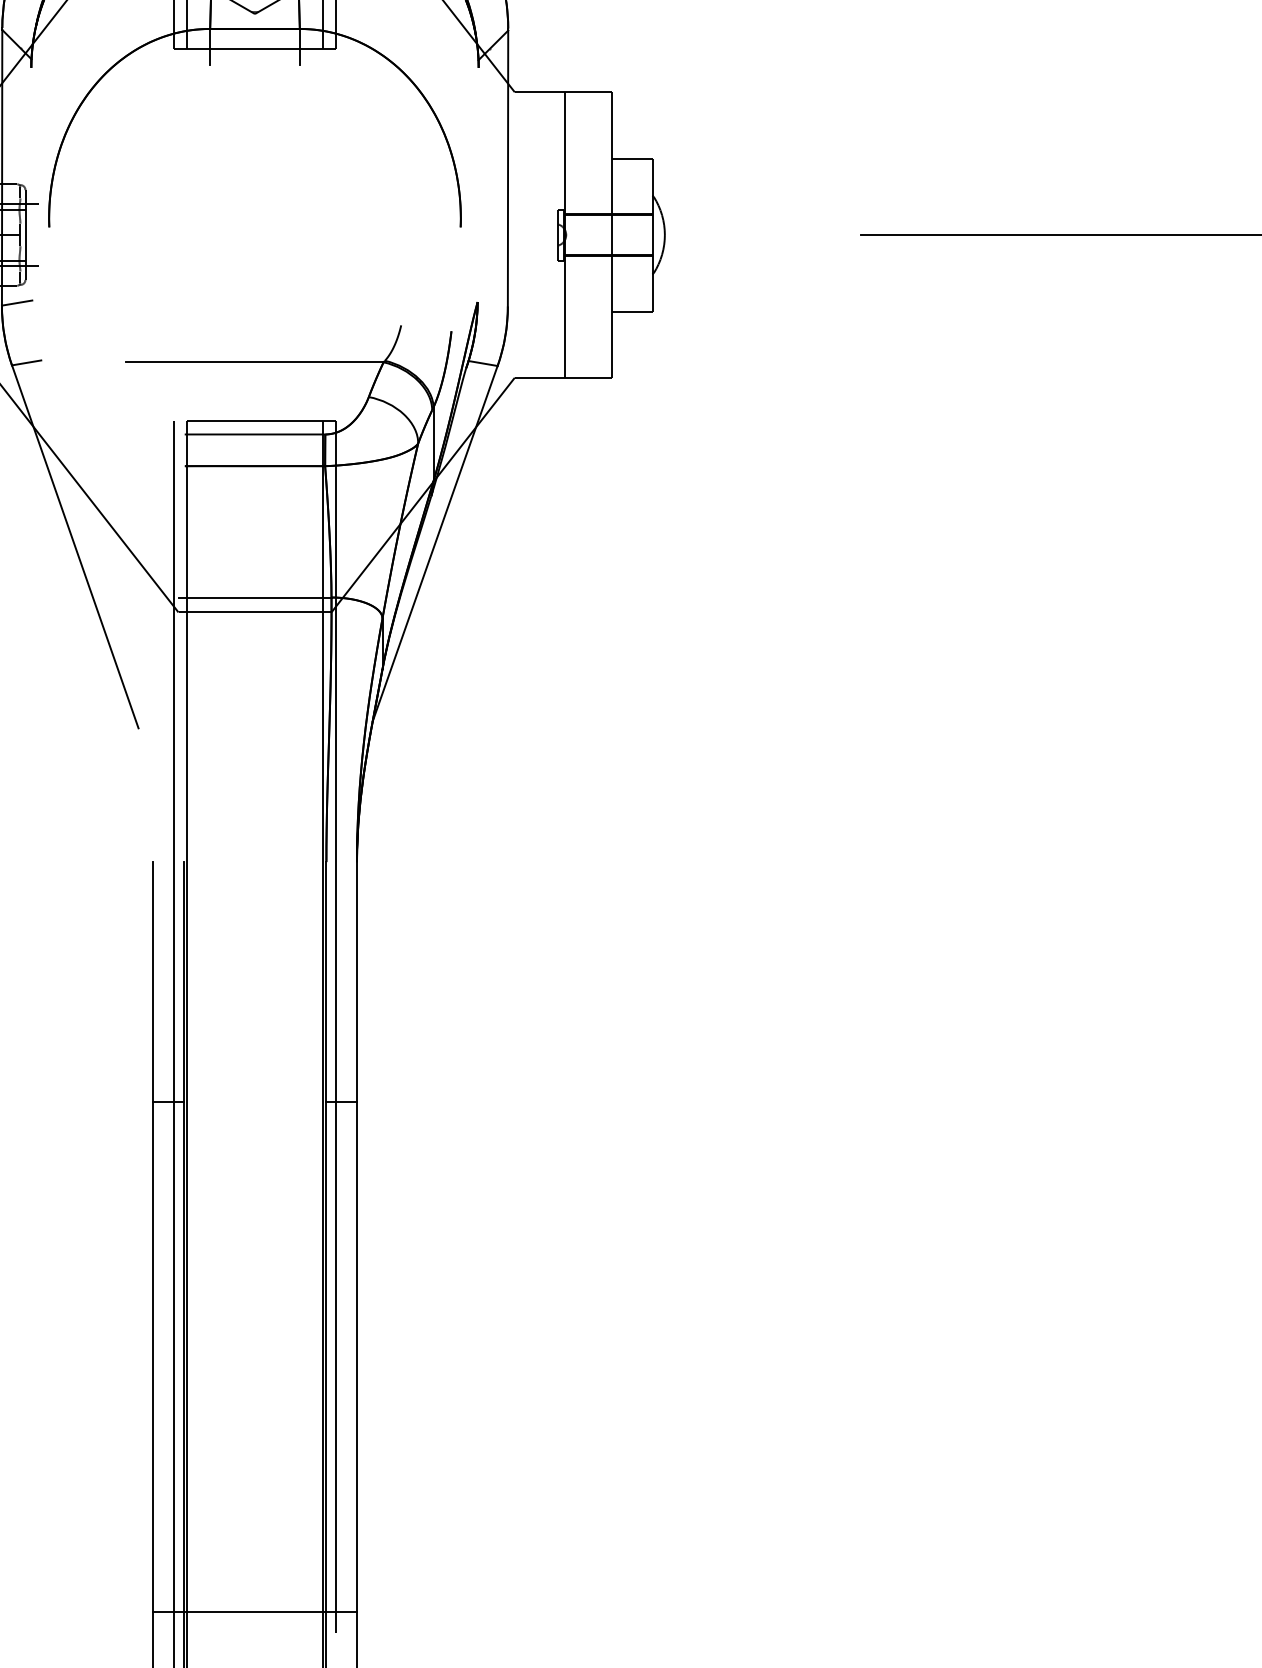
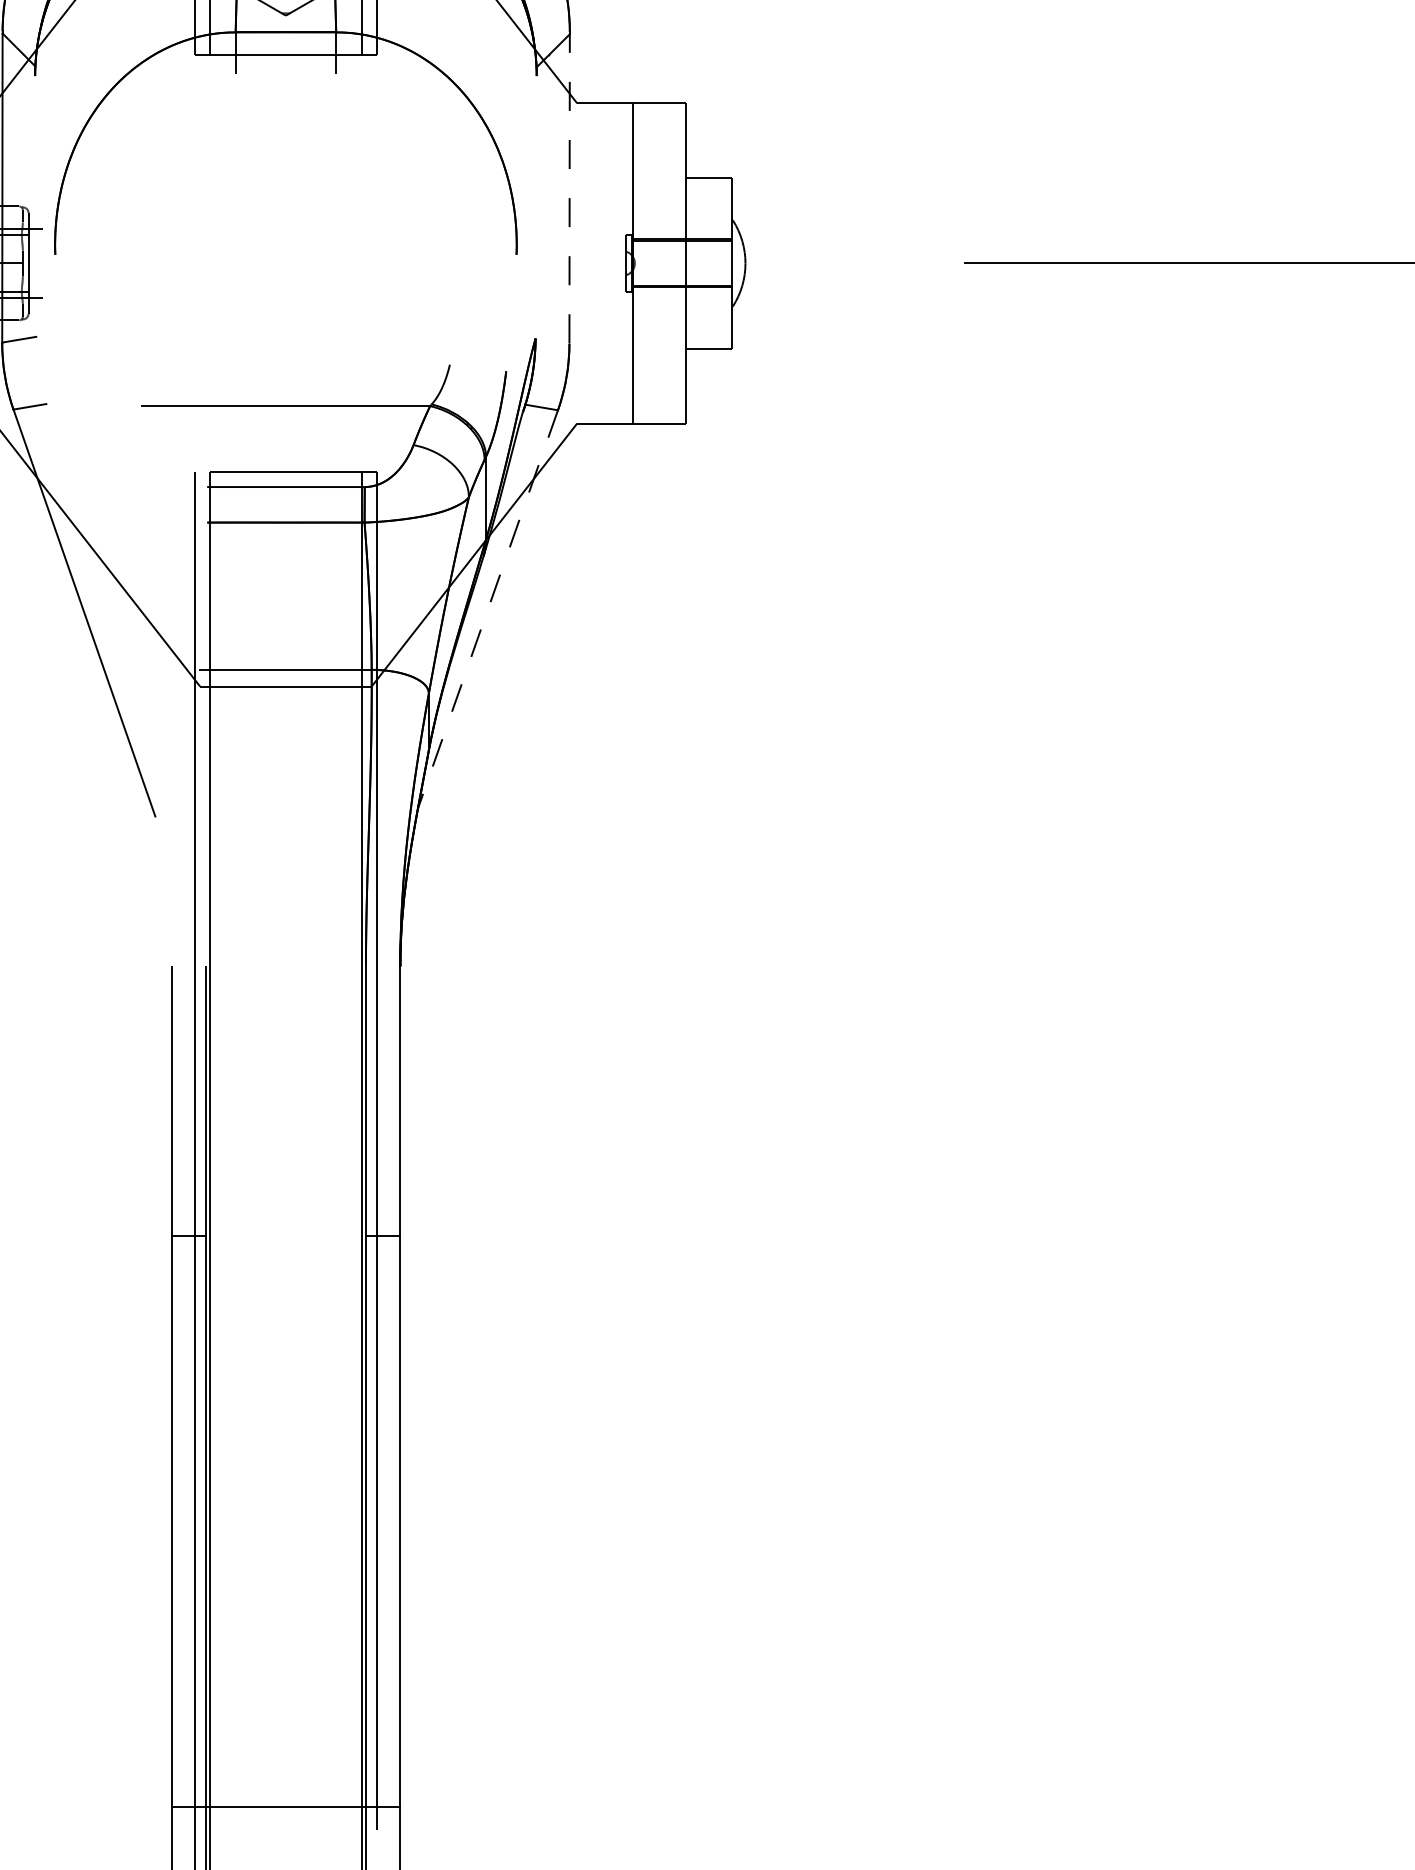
line: (508, 168) -> (570, 188), solid -> dashed
line: (435, 544) -> (488, 610), solid -> dashed

